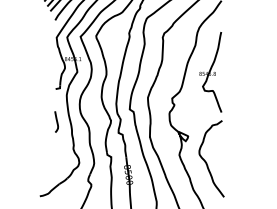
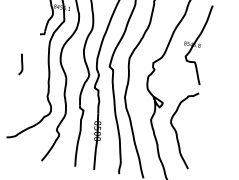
curve: (56, 121) -> (21, 64), moved

